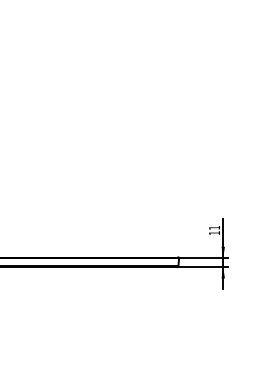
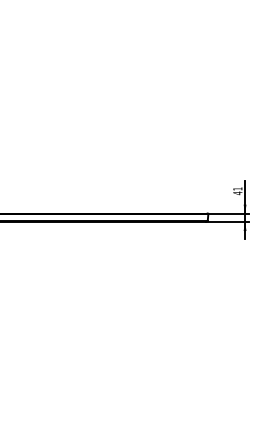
text: (214, 233) -> (237, 193), 11 -> 41

